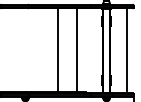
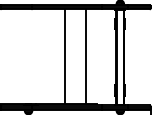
line: (127, 49) -> (143, 55), removed

